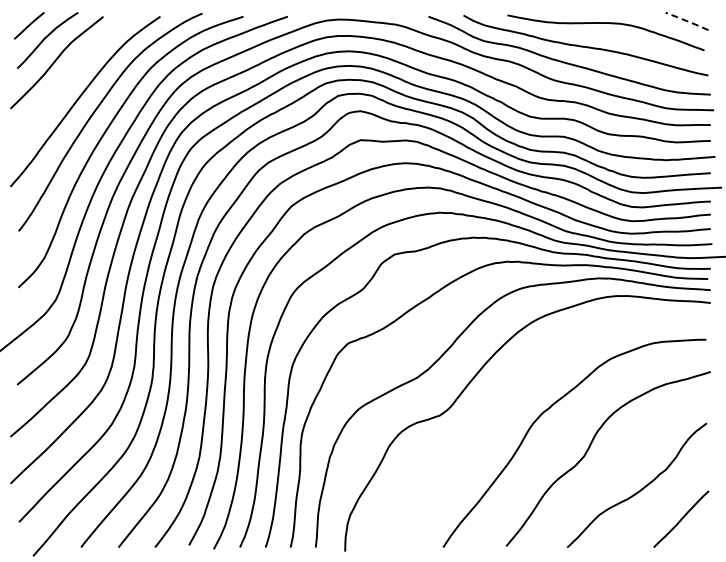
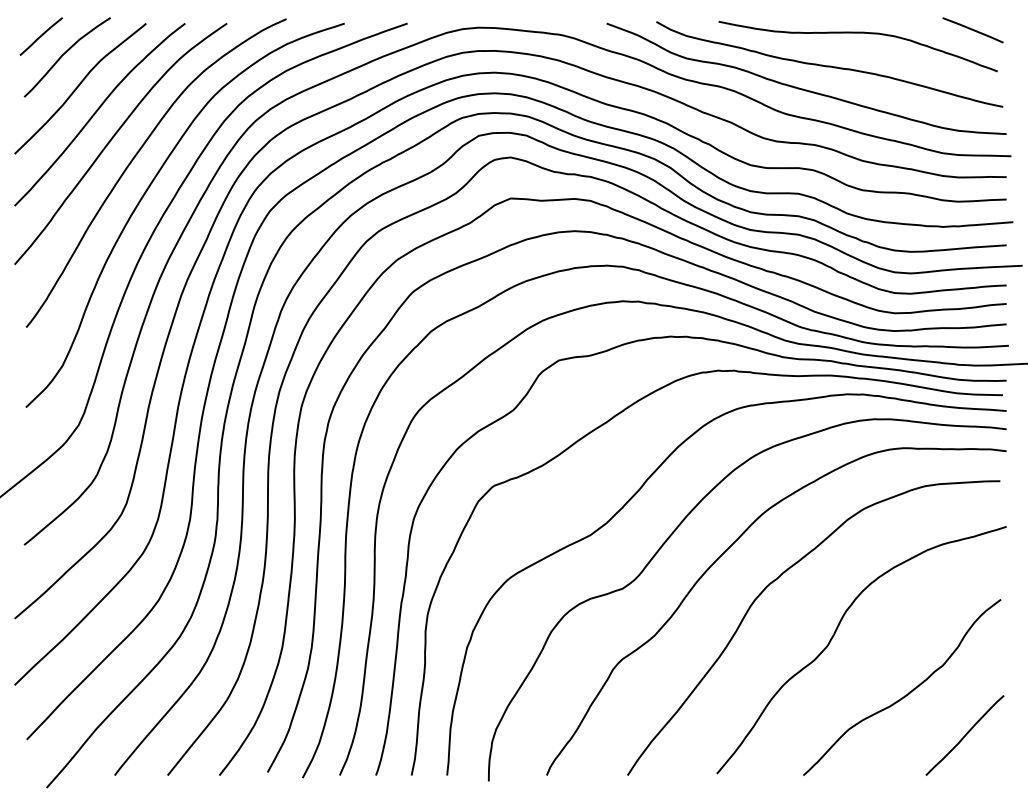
line: (686, 21) -> (972, 30), dashed -> solid
curve: (68, 80) -> (96, 113), added
curve: (509, 393) -> (721, 557), added

